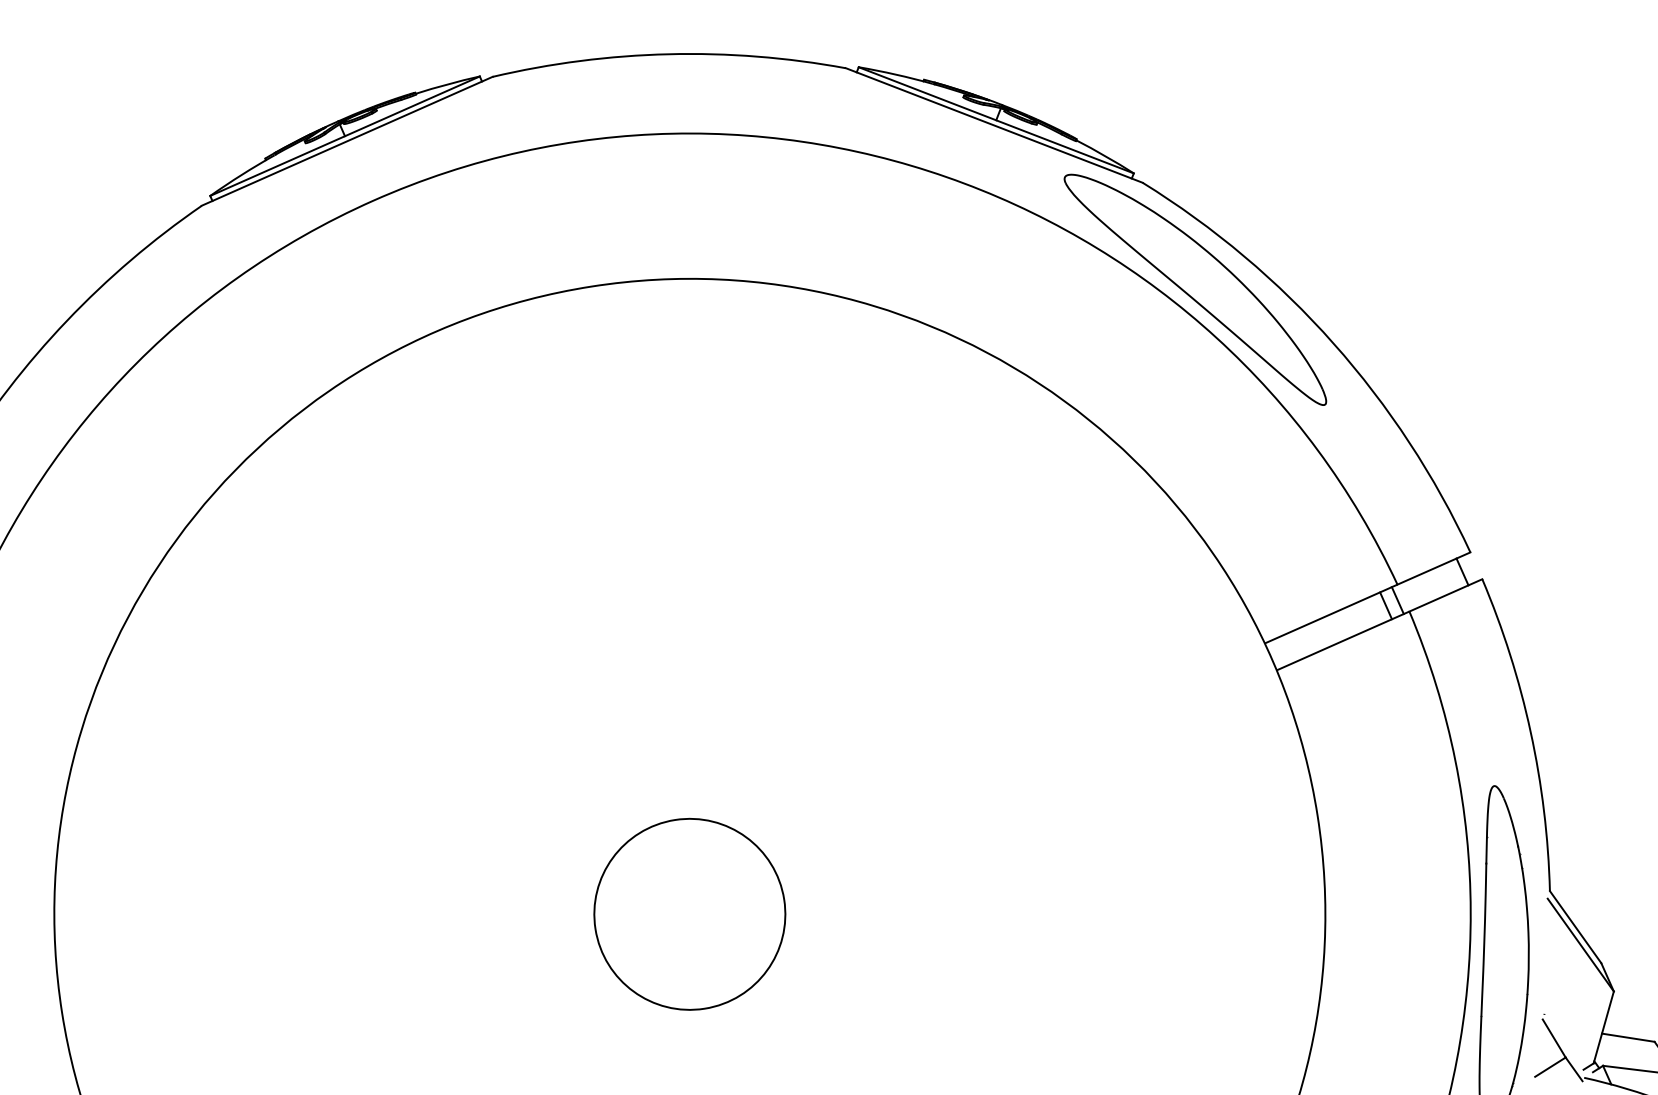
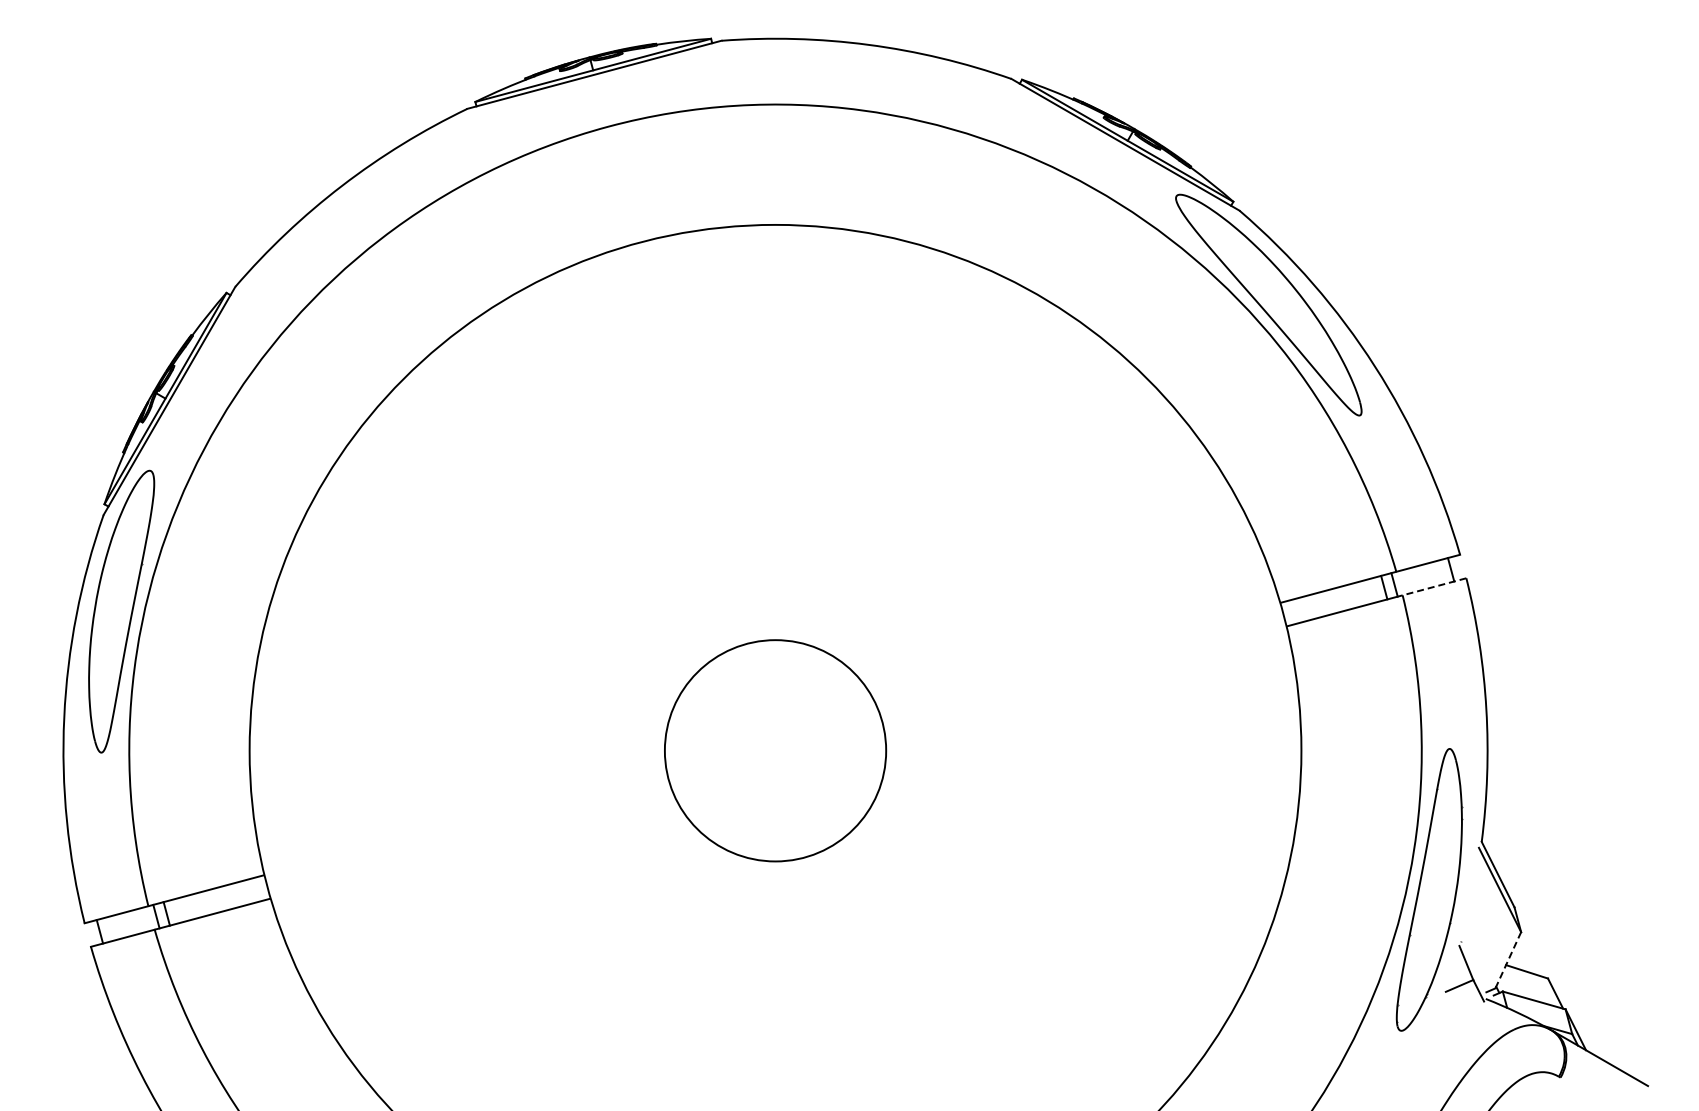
line: (1445, 595) -> (1434, 586), solid -> dashed
circle: (689, 914) -> (775, 750), size x1.4
line: (1604, 1027) -> (1508, 960), solid -> dashed

